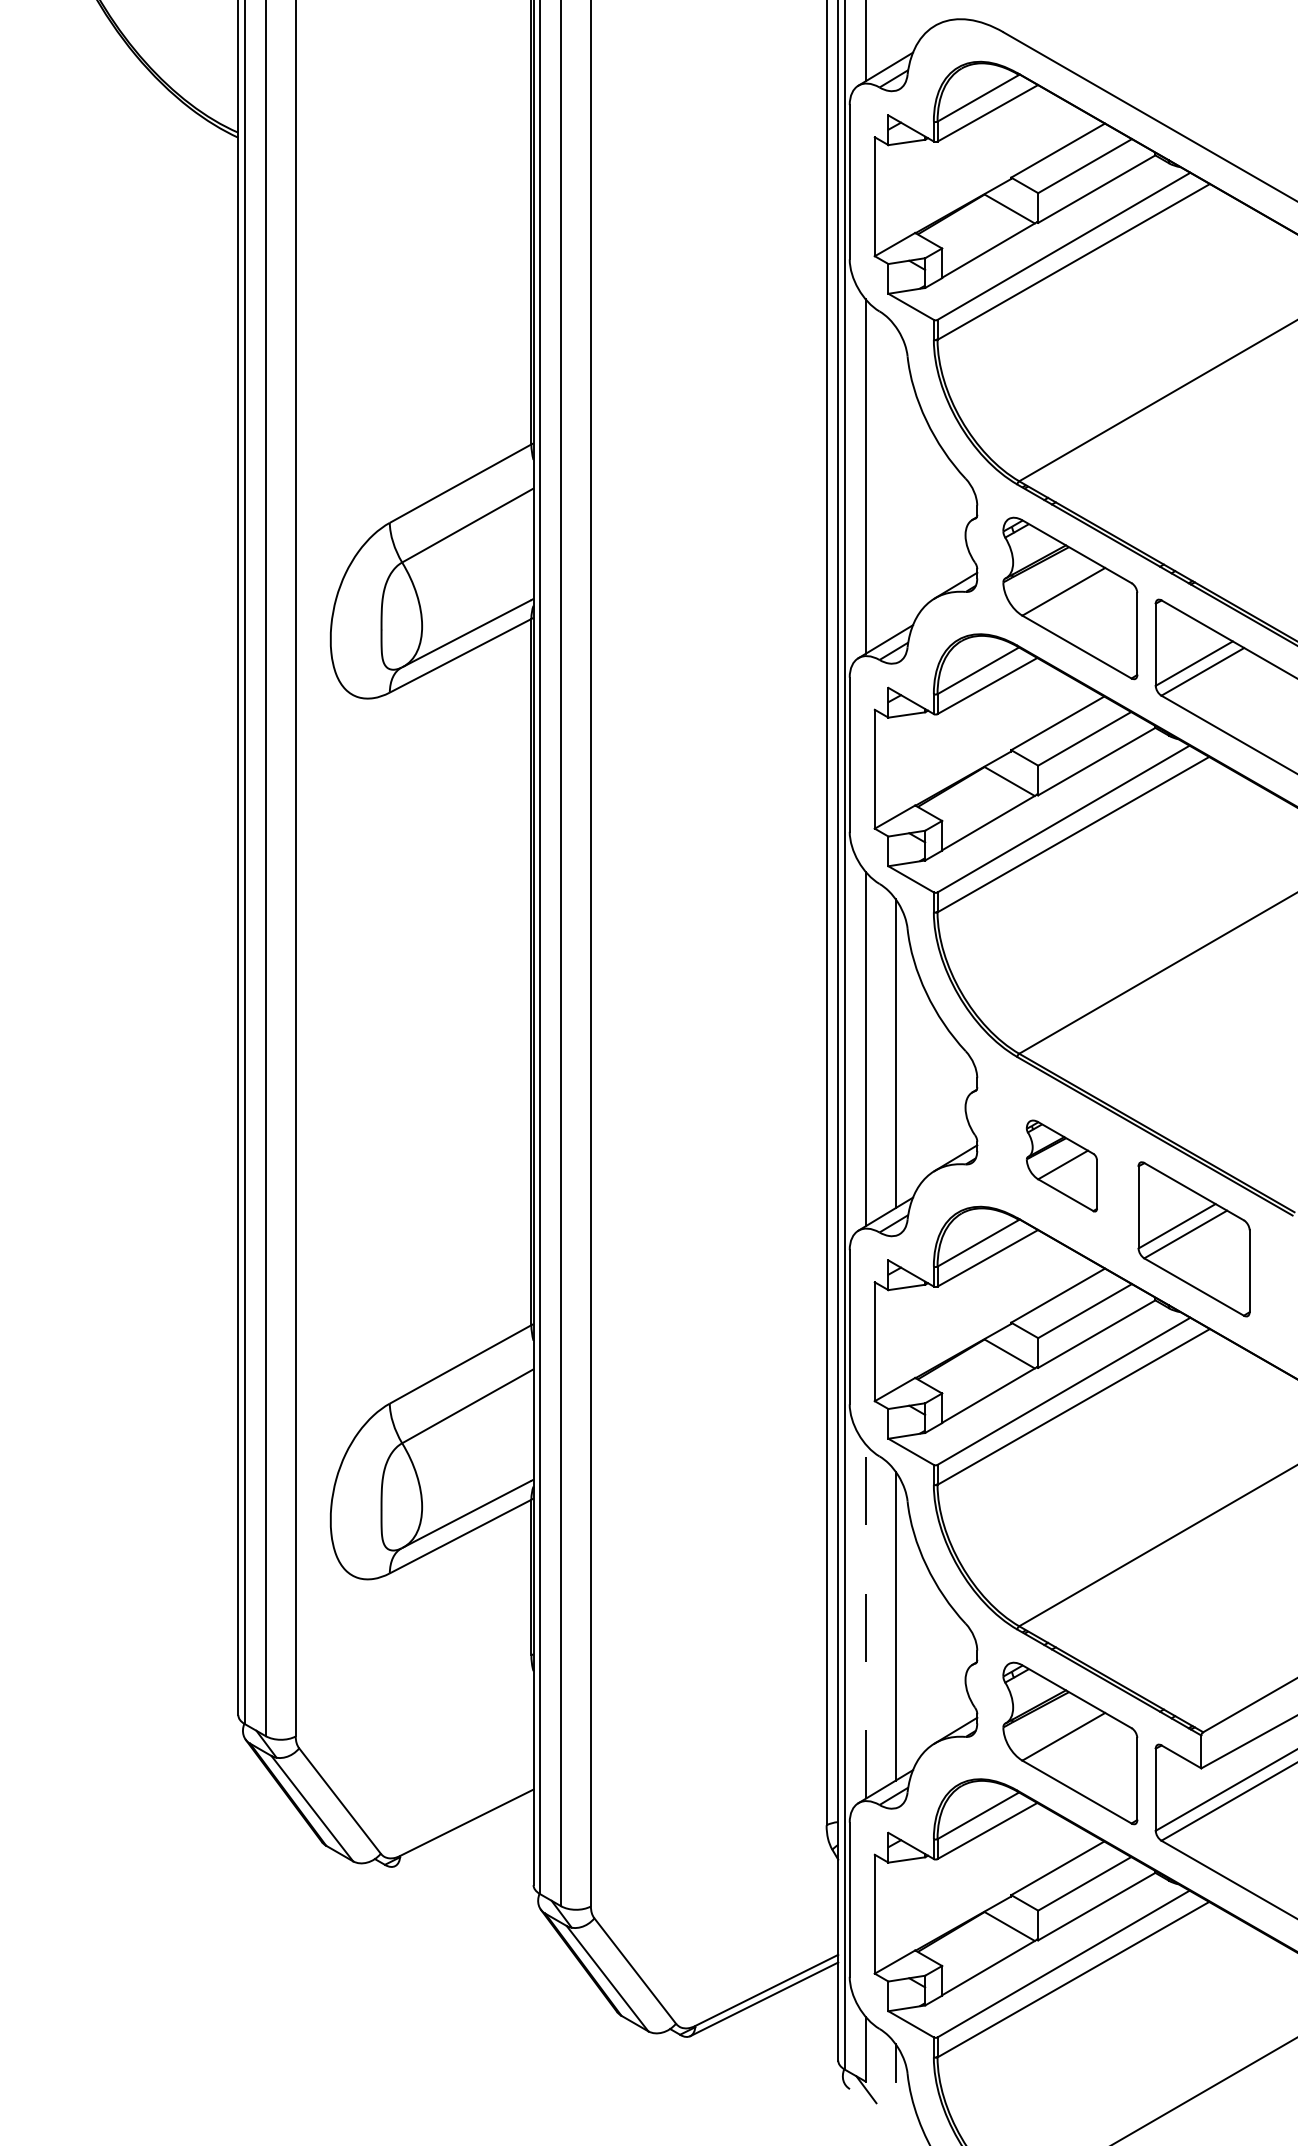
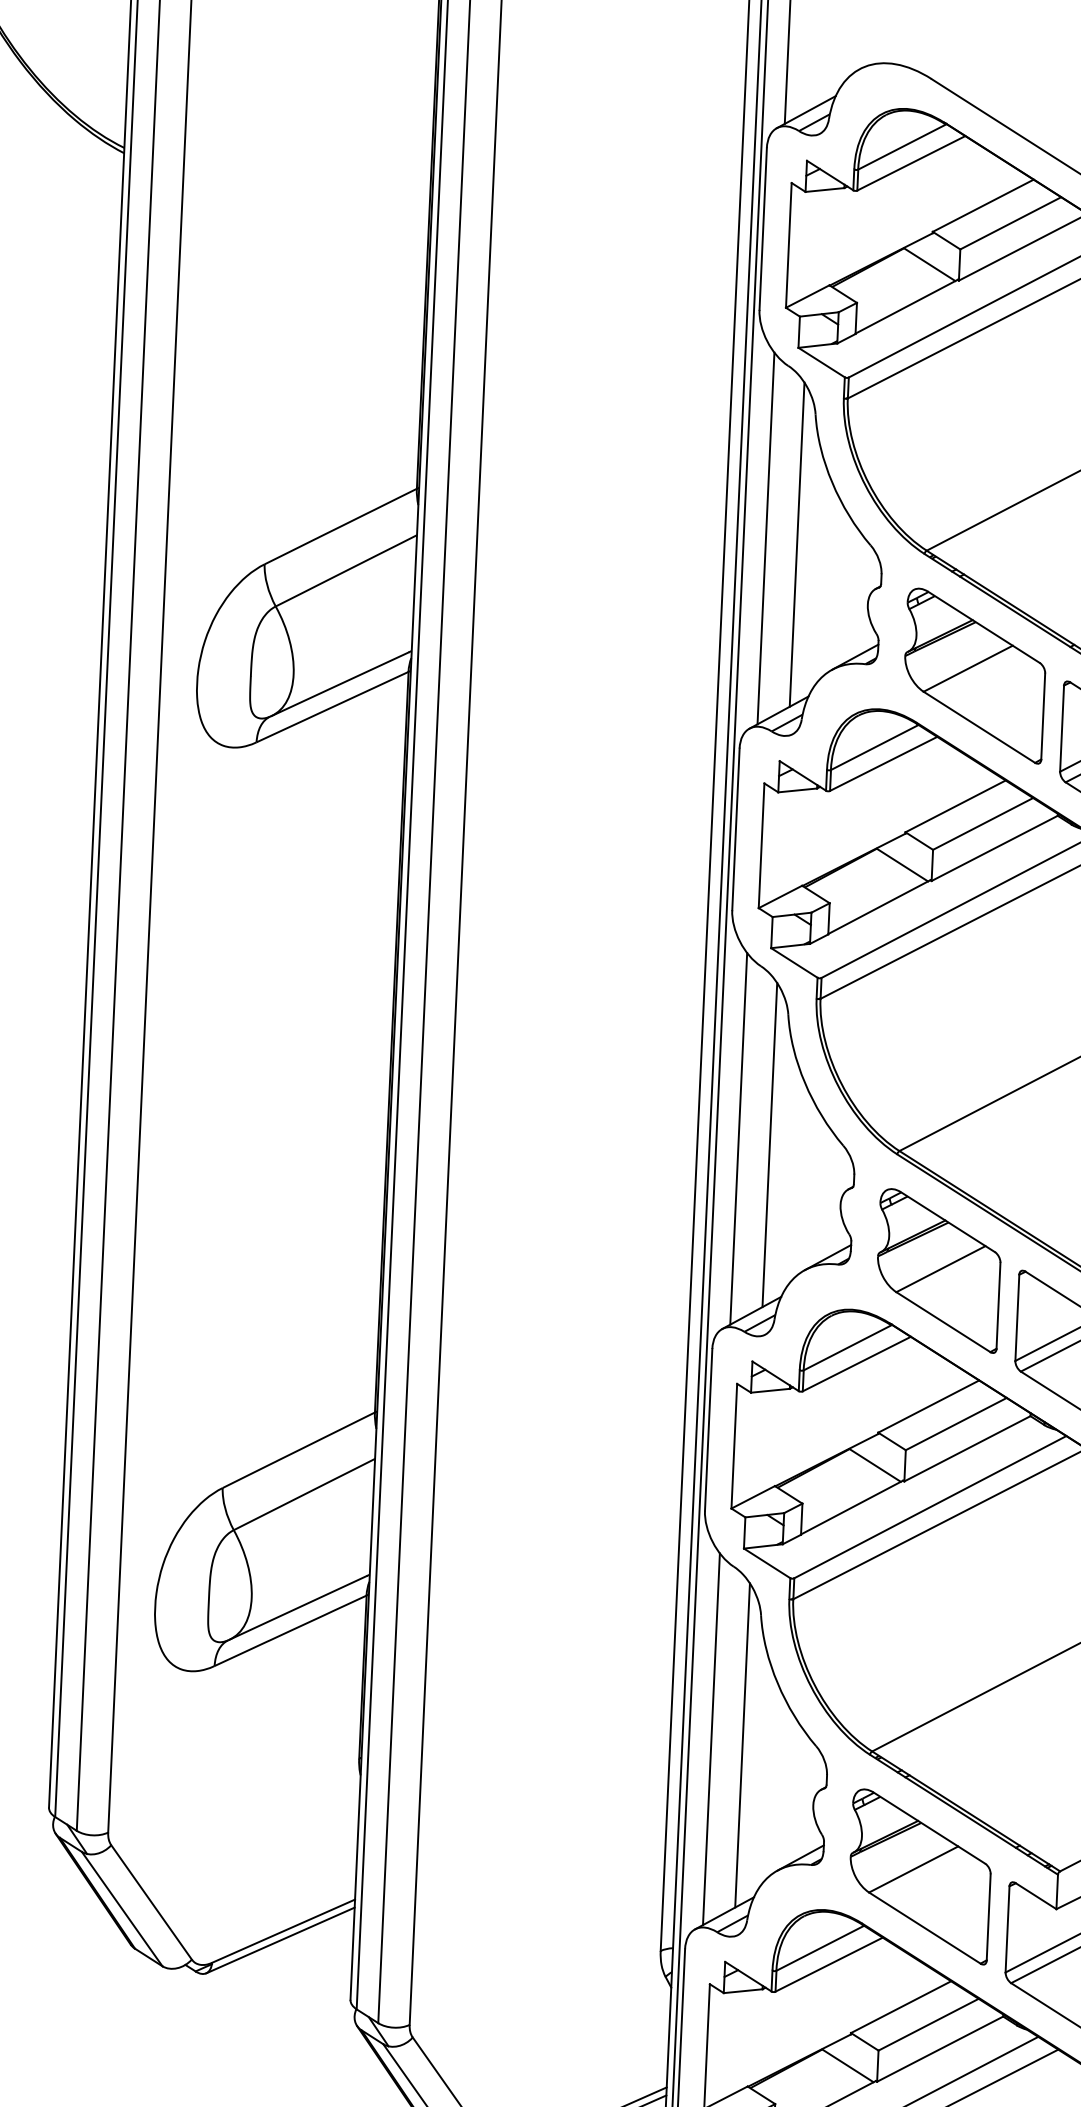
line: (895, 480) -> (796, 543), added
part: (1061, 1165) -> (938, 1270), size x1.67
line: (865, 1621) -> (711, 1739), dashed -> solid
line: (464, 1831) -> (280, 1940), added

